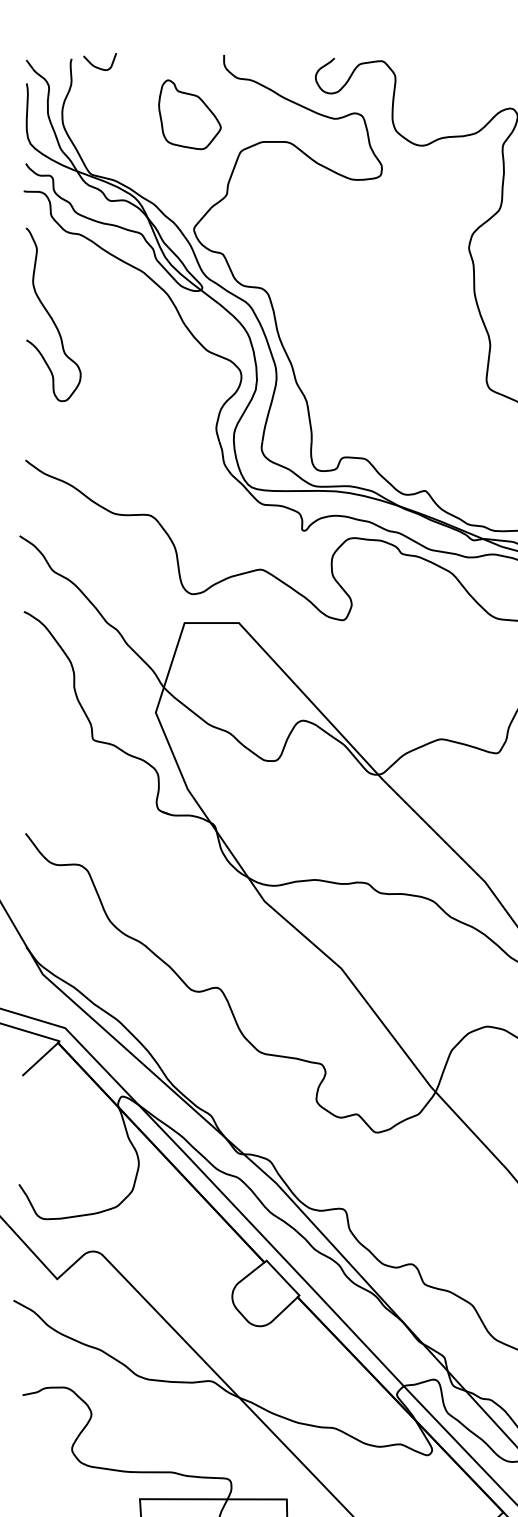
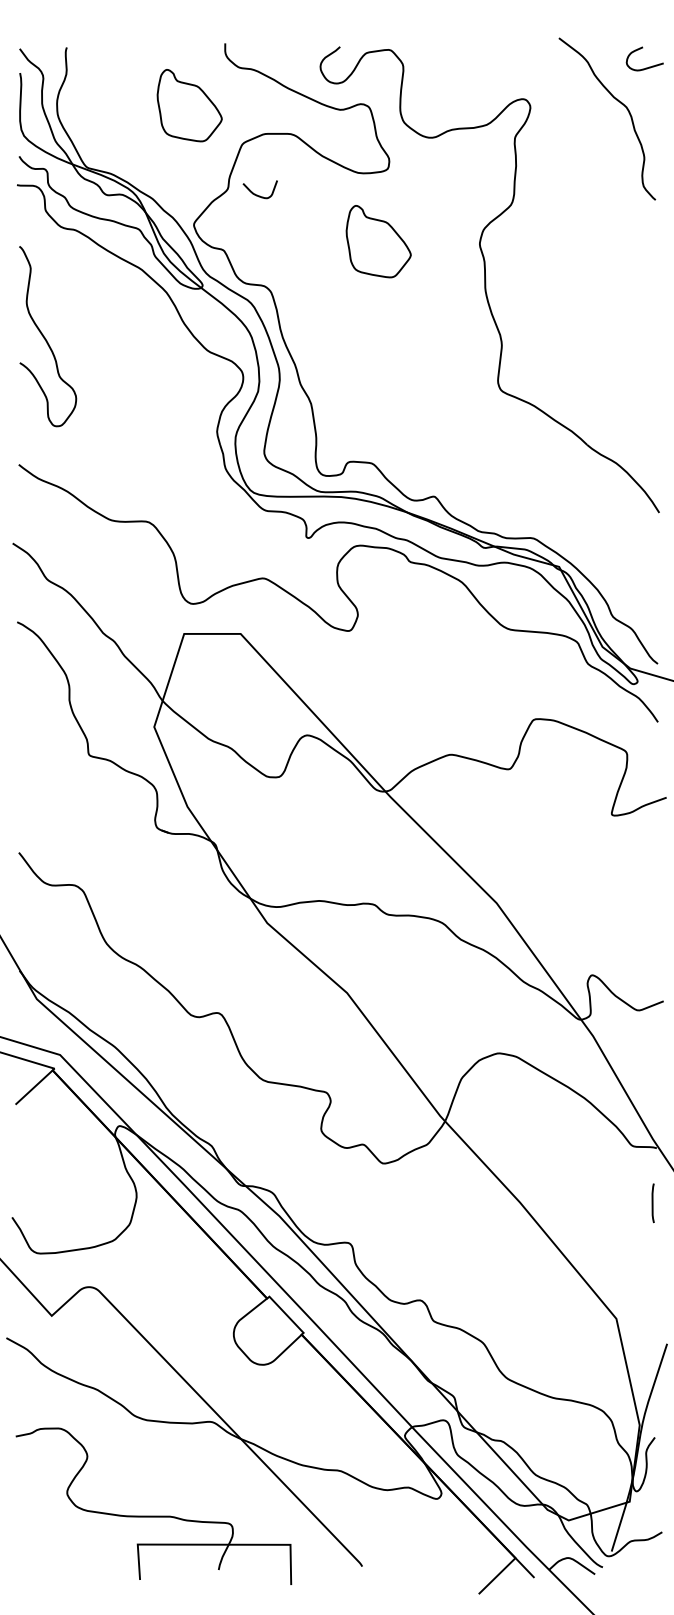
curve: (97, 66) -> (257, 194), moved
part: (371, 245) -> (378, 241), added
curve: (51, 315) -> (45, 337), moved

